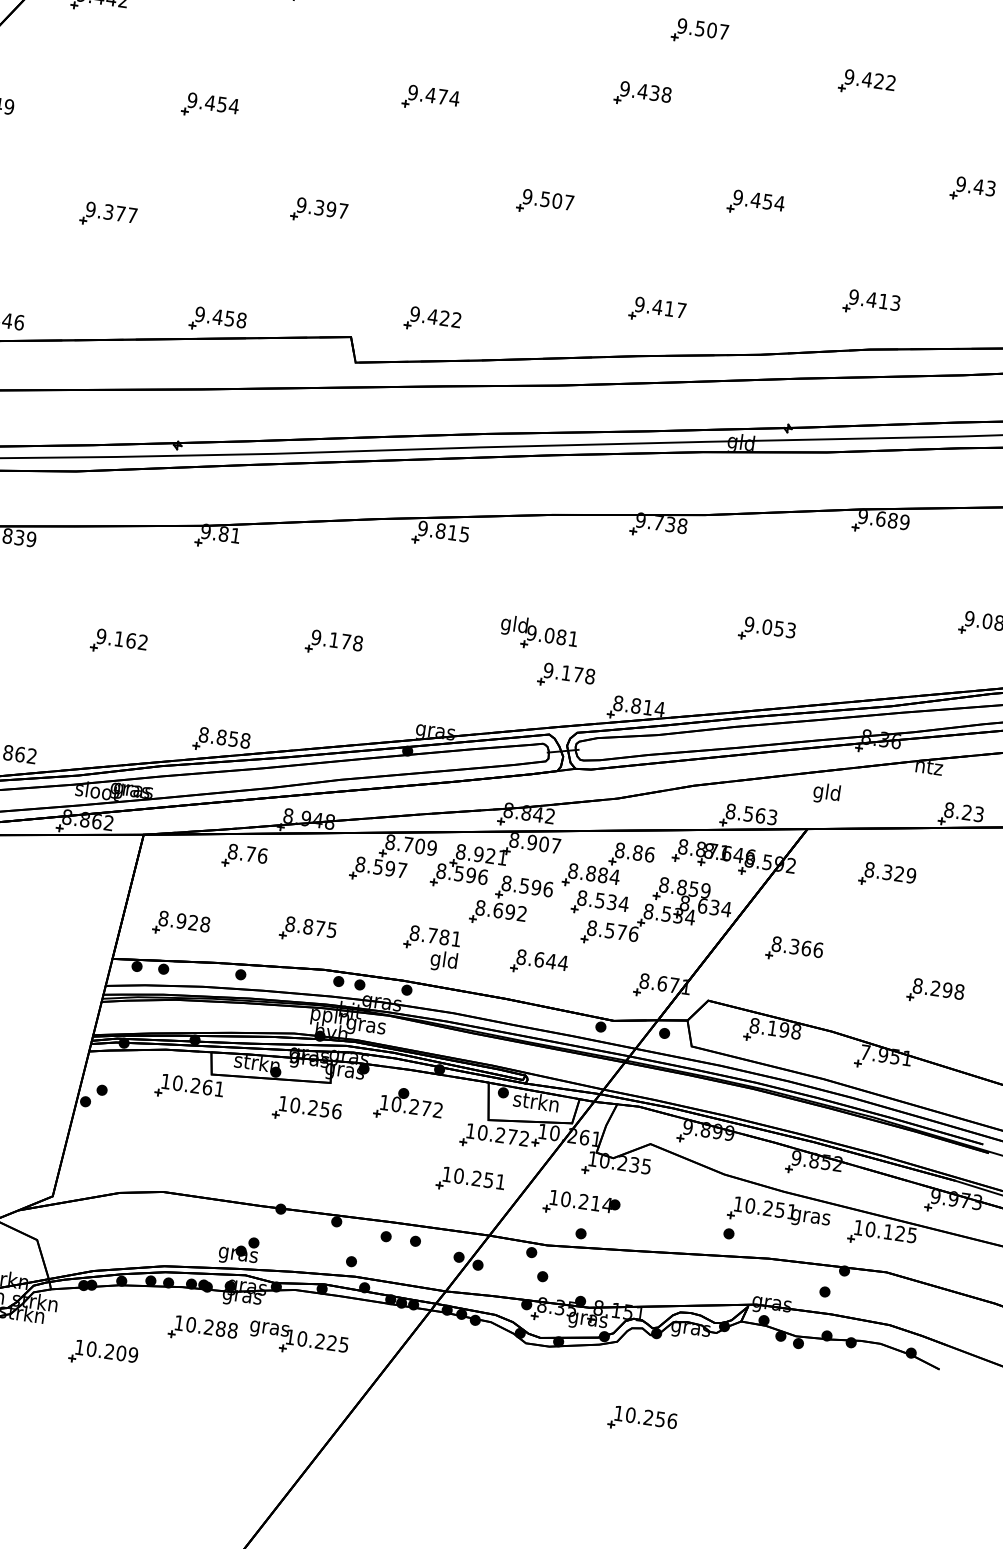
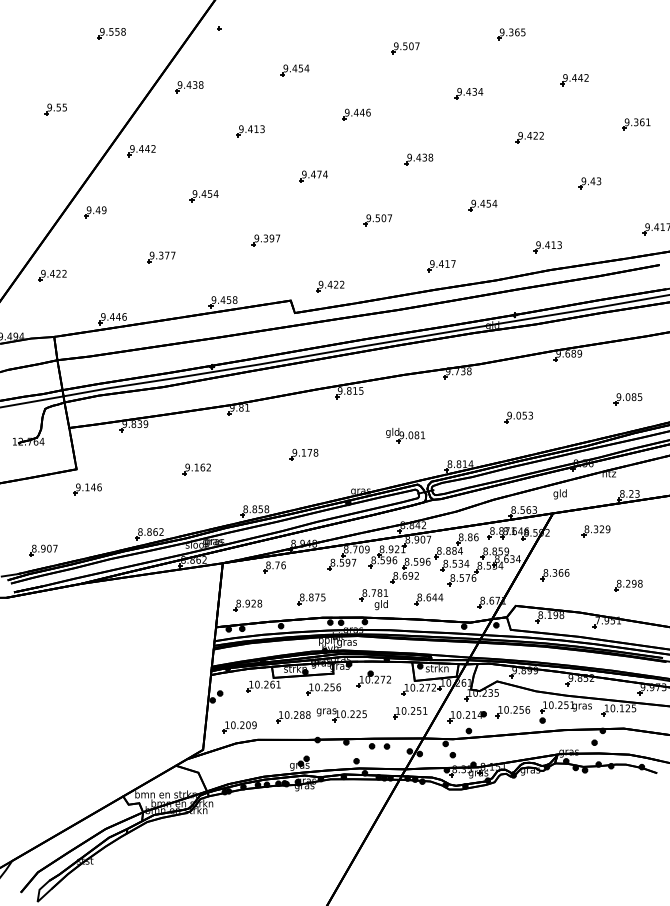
part: (698, 32) -> (442, 124), removed
part: (565, 676) -> (421, 454), removed
part: (258, 1335) -> (321, 715), moved
part: (103, 1355) -> (239, 727), moved
part: (641, 1421) -> (512, 712), moved

